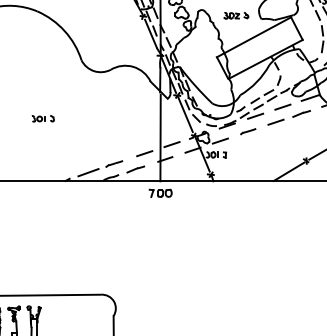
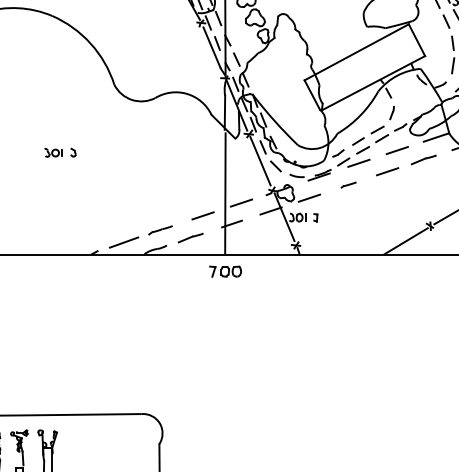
part: (236, 15) -> (332, 21), removed
part: (42, 118) -> (59, 152), moved
part: (248, 131) -> (348, 184), size x0.7

